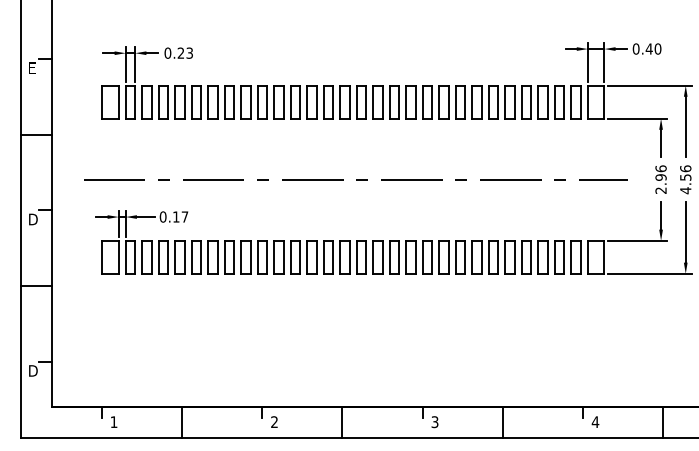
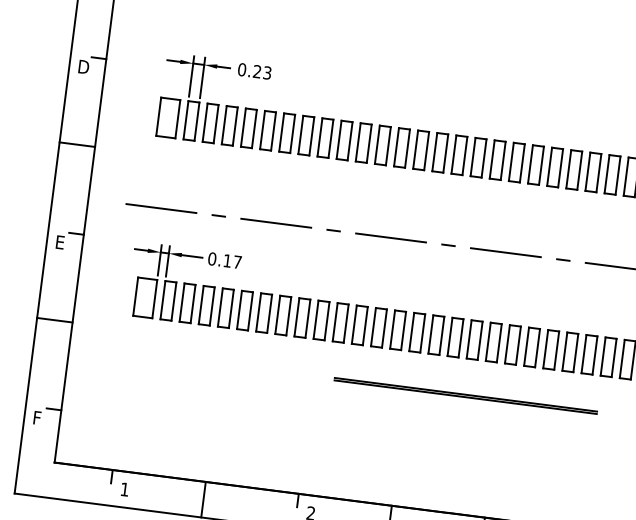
text: (33, 67) -> (84, 66), E -> D
text: (33, 219) -> (61, 242), D -> E
line: (392, 305) -> (465, 395), added
text: (33, 370) -> (39, 417), D -> F

